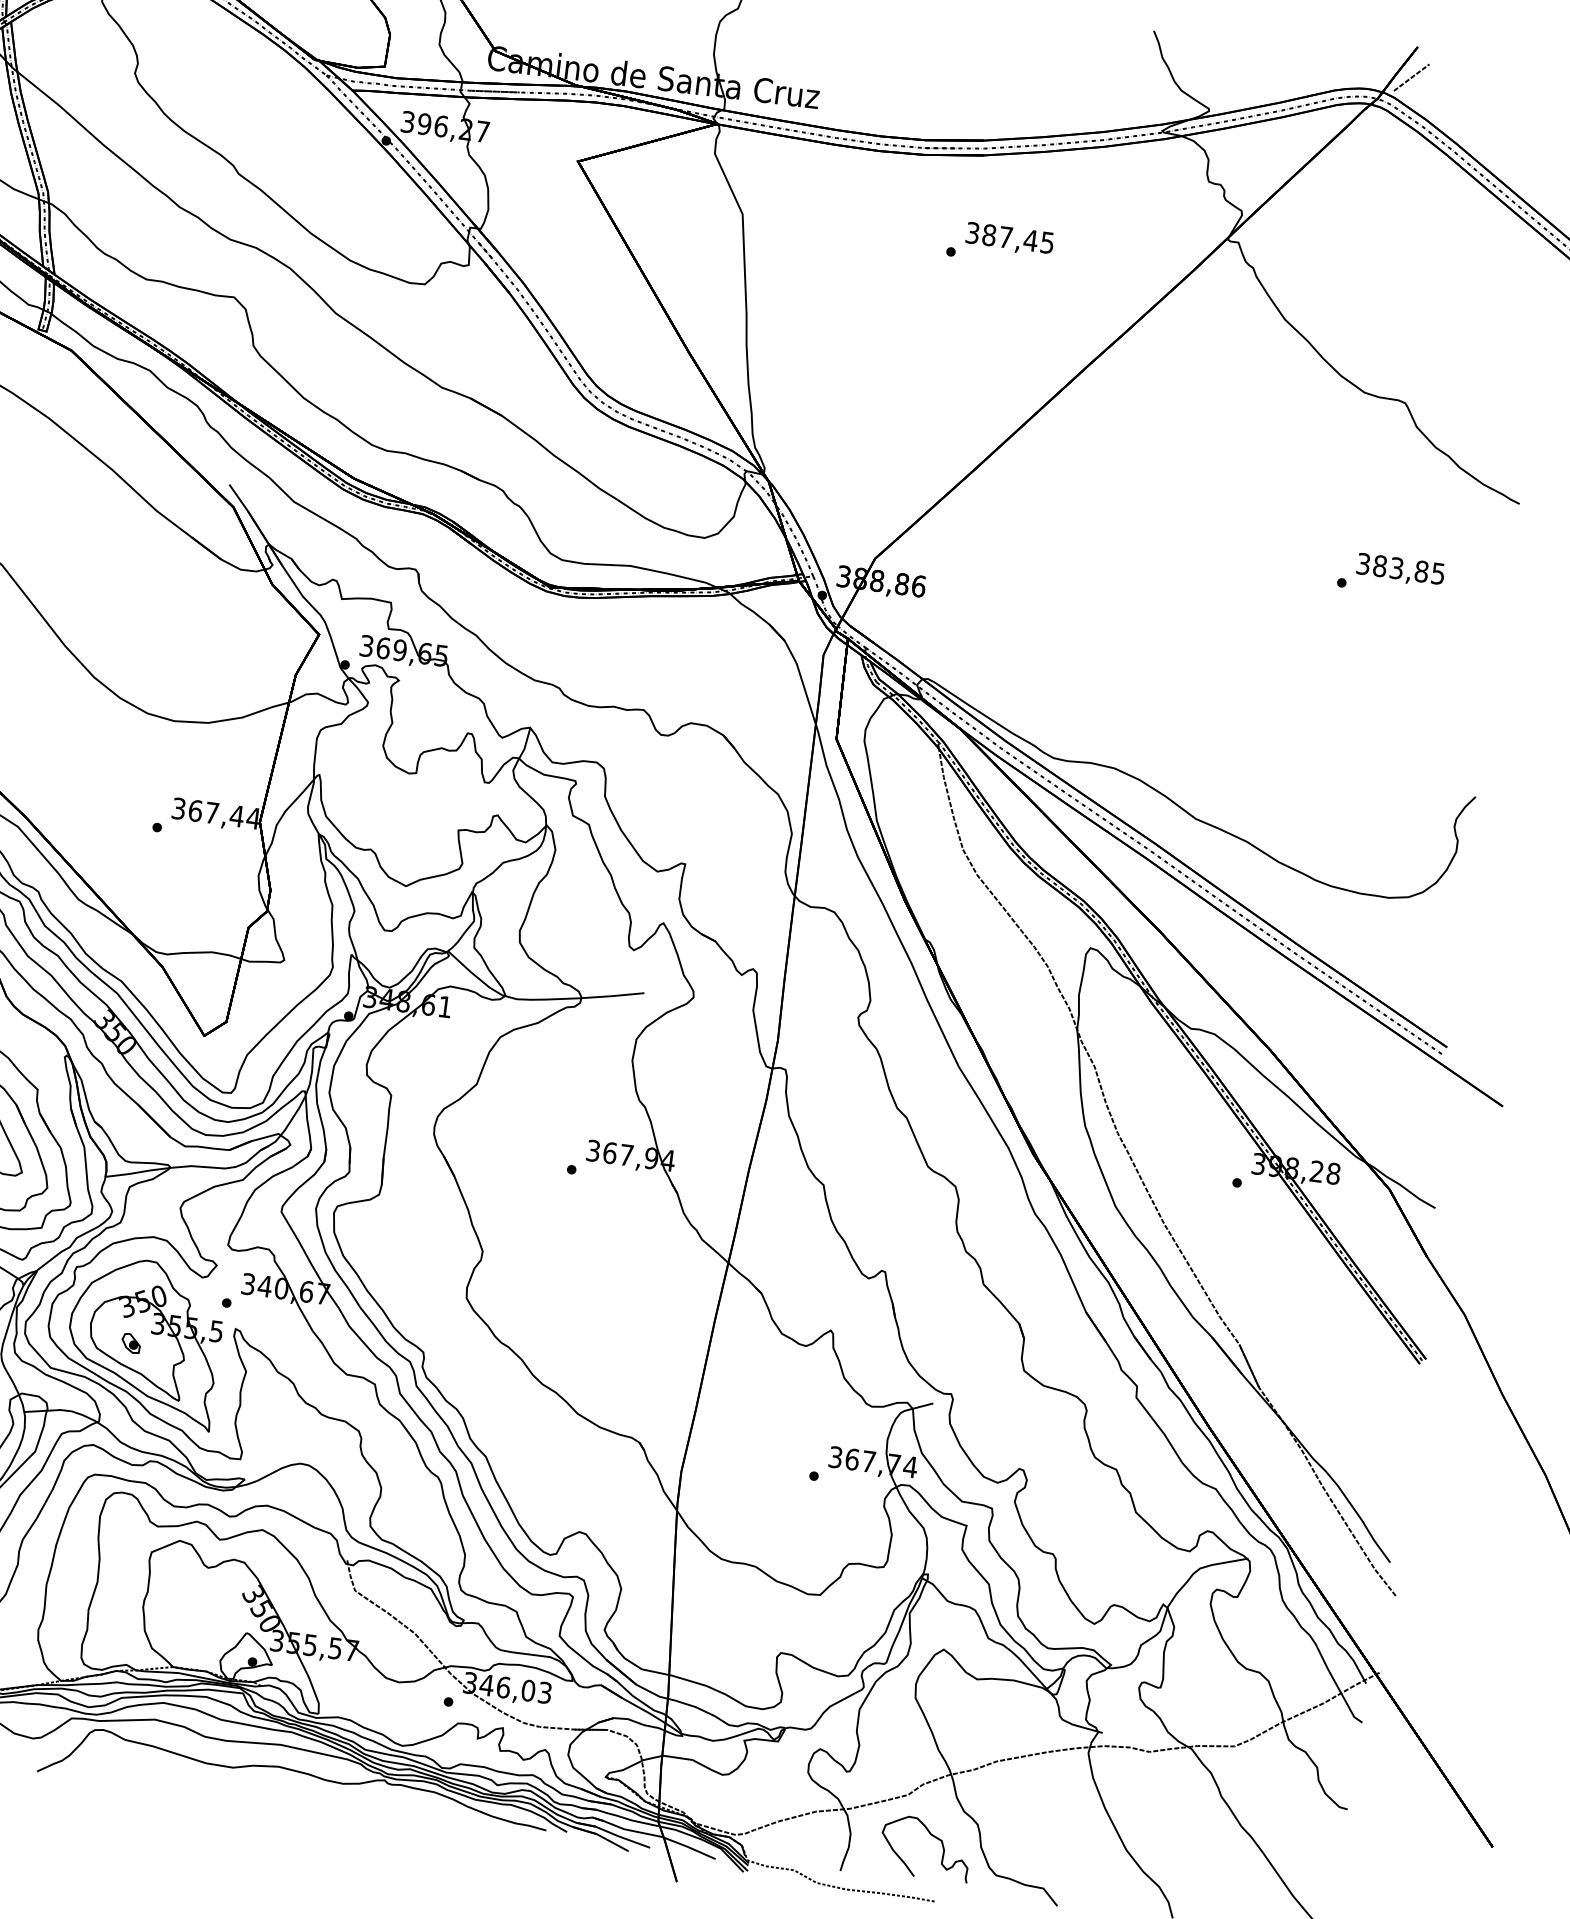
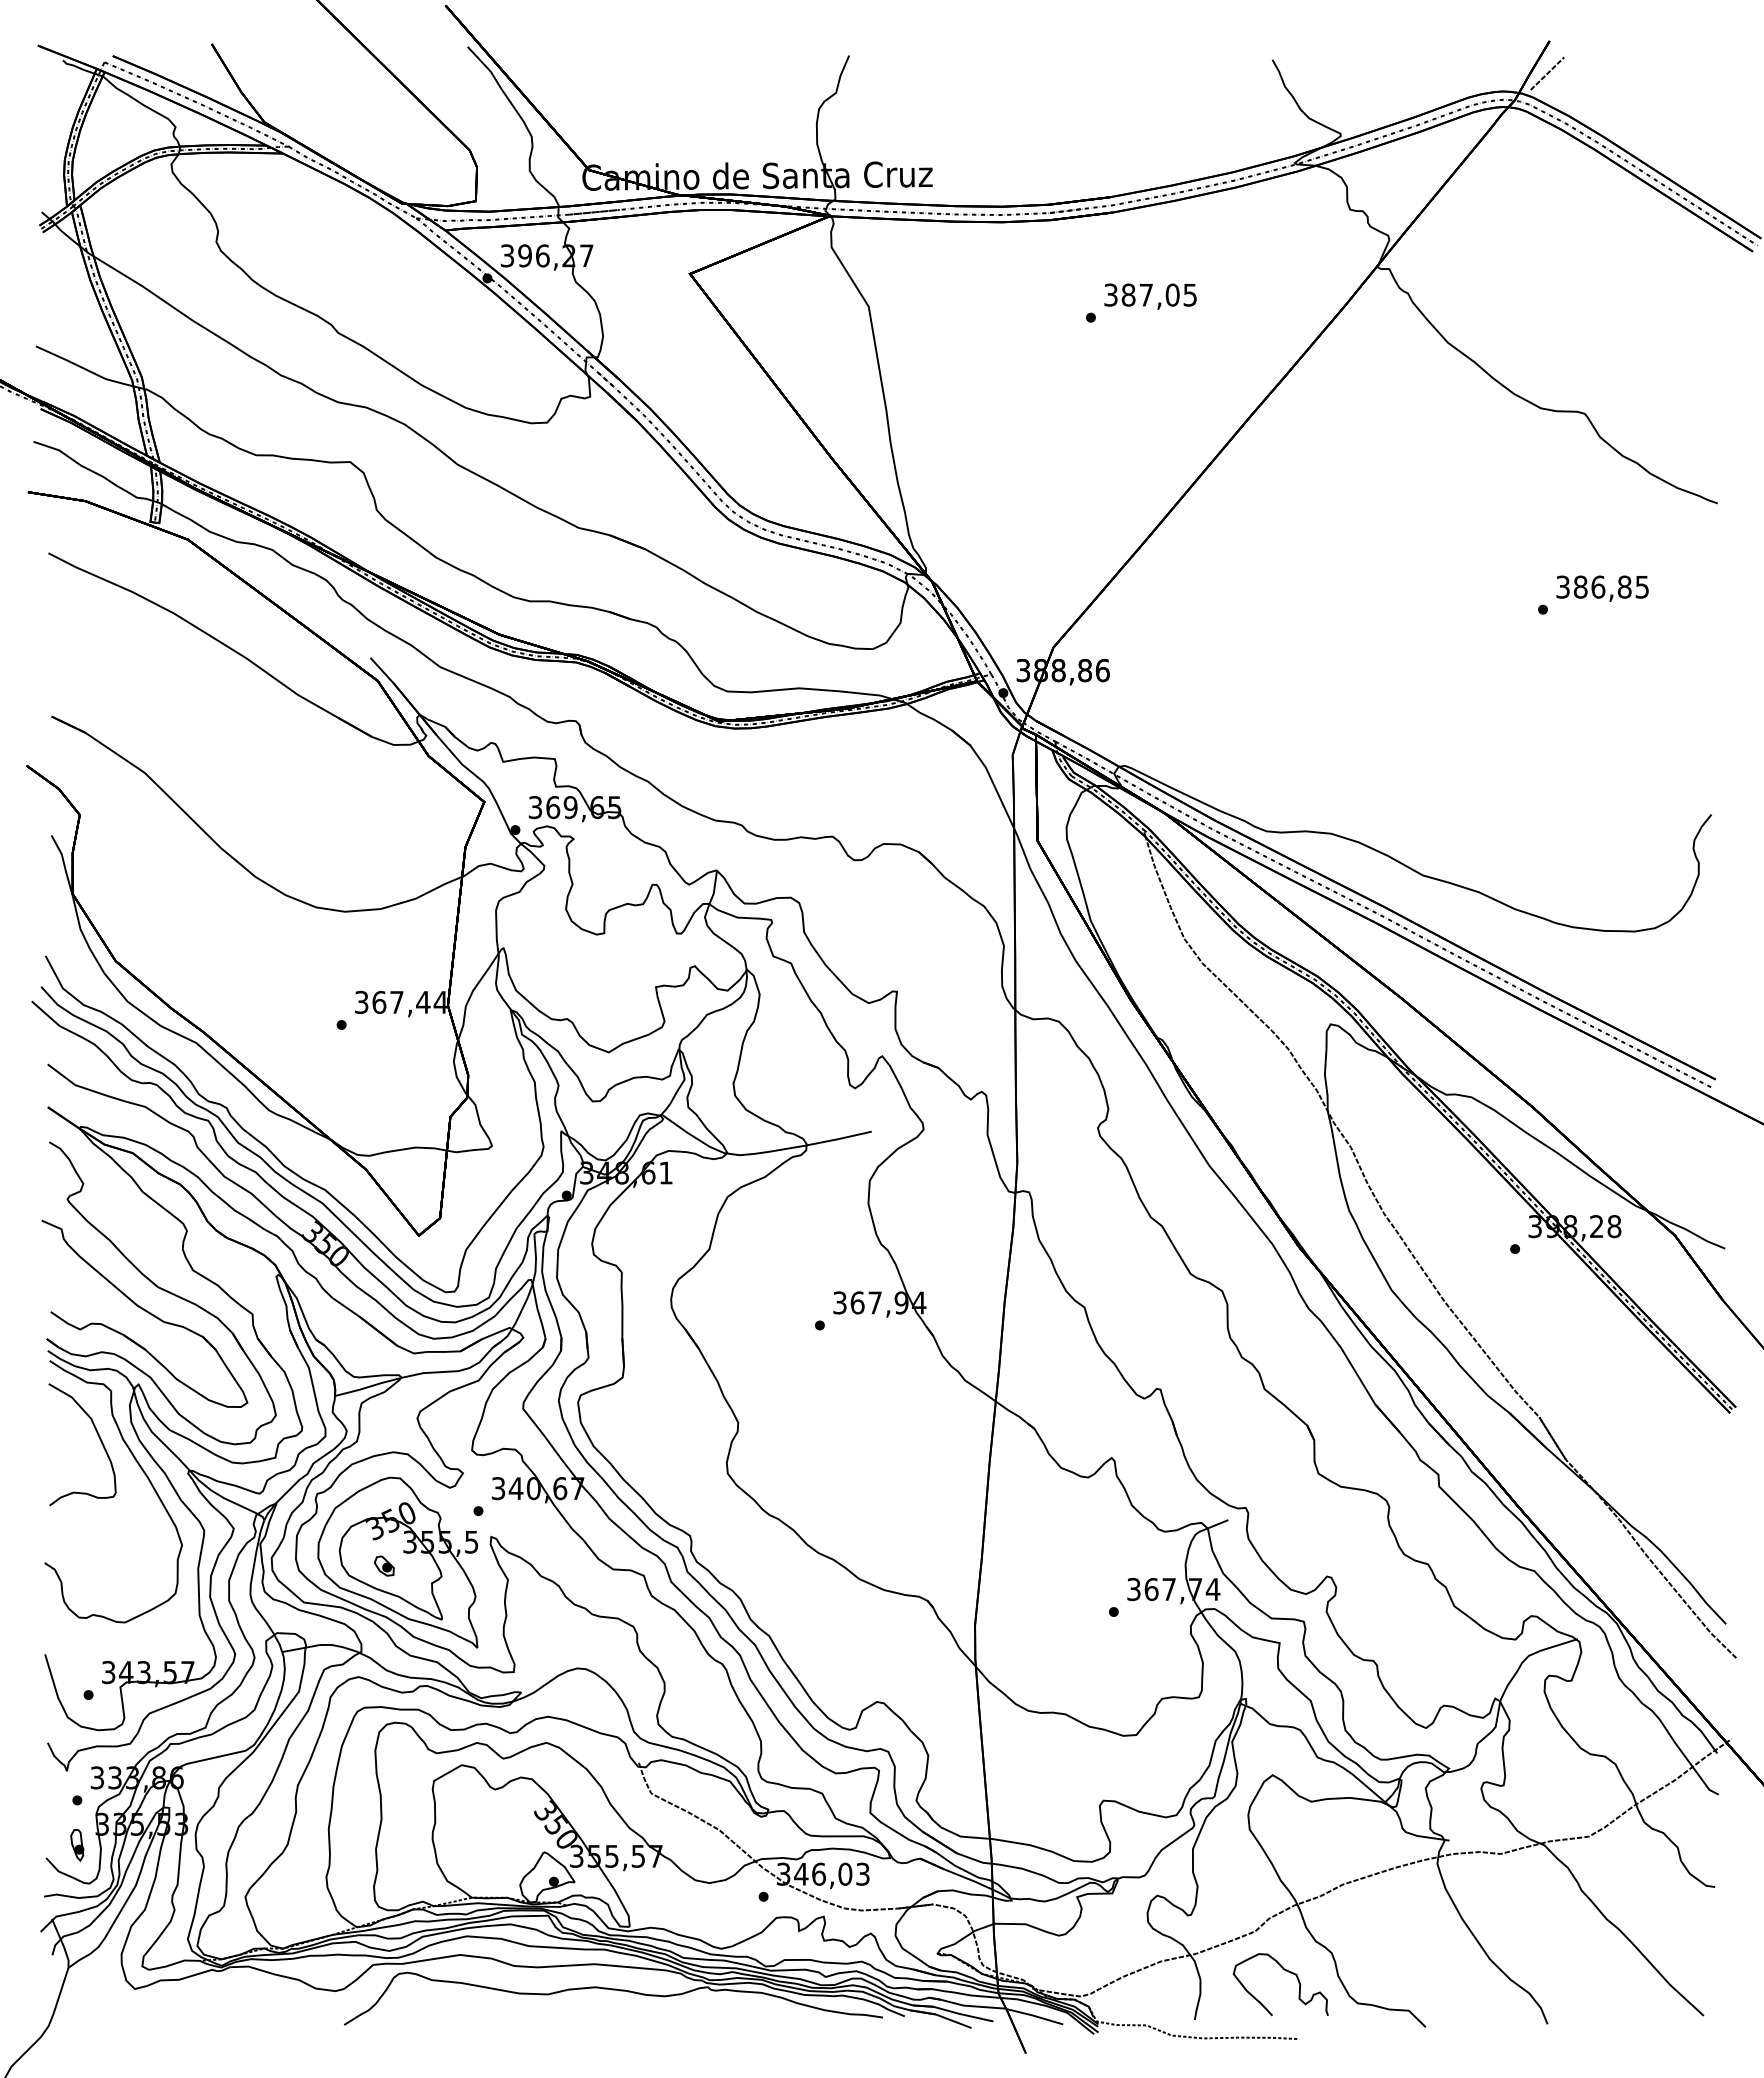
text: (1030, 240) -> (1172, 294), 387,45 -> 387,05
text: (1397, 567) -> (1598, 586), 383,85 -> 386,85

